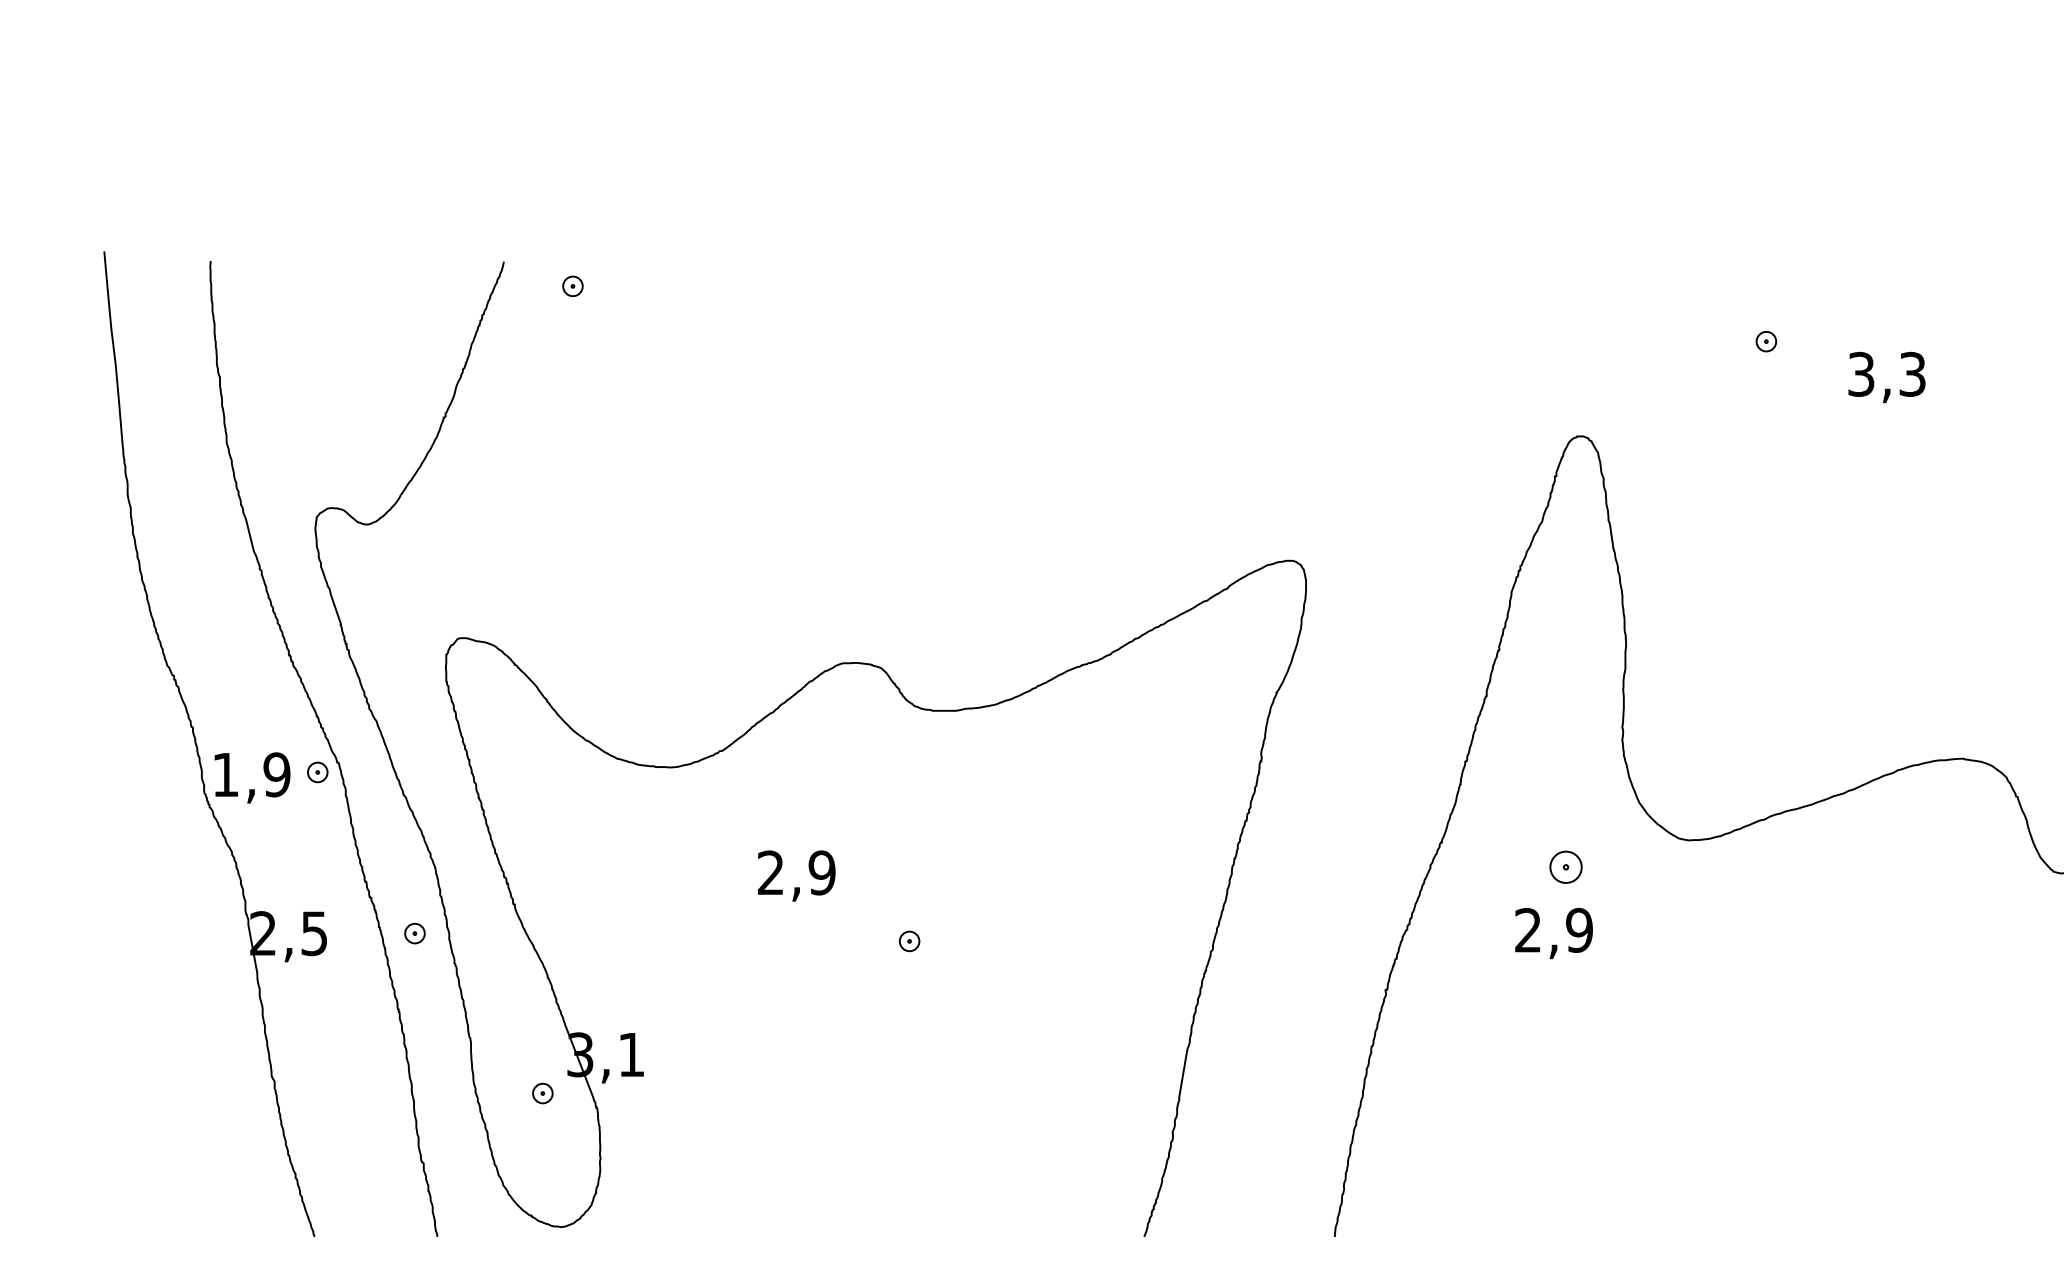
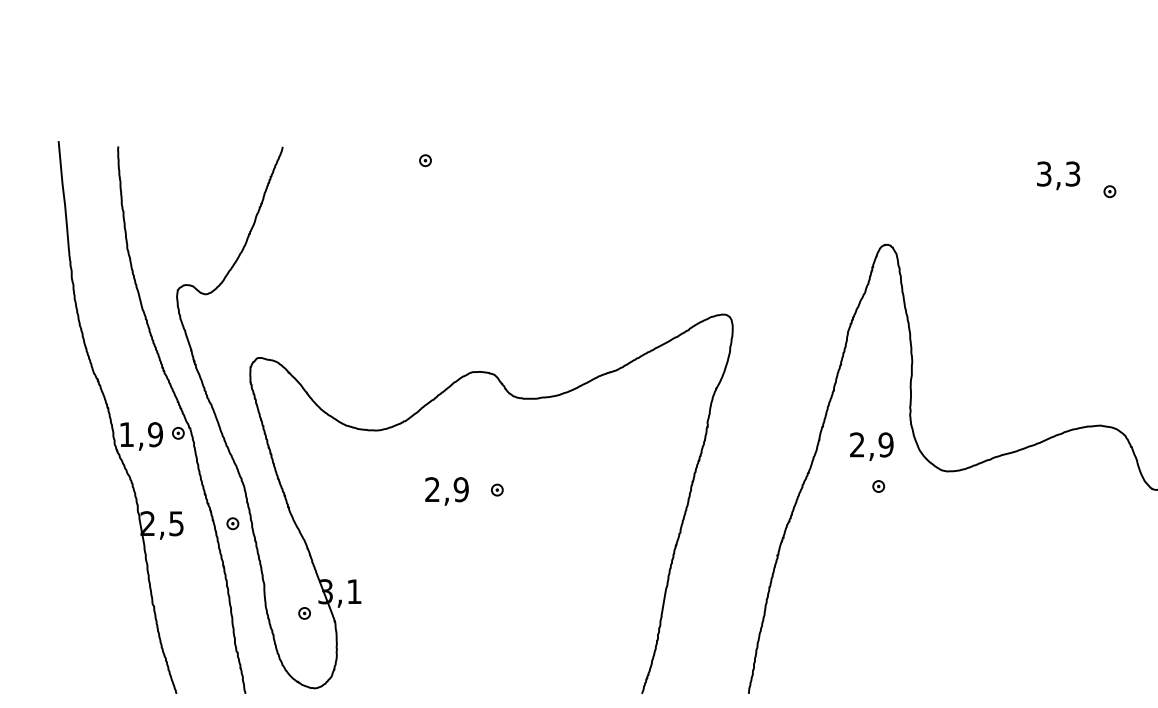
part: (572, 286) -> (425, 160), moved
part: (1765, 341) -> (1109, 191), moved
text: (1886, 376) -> (1058, 175), moved
part: (1565, 867) -> (878, 486), size x0.62
text: (1553, 933) -> (871, 446), moved
part: (909, 940) -> (497, 489), moved

